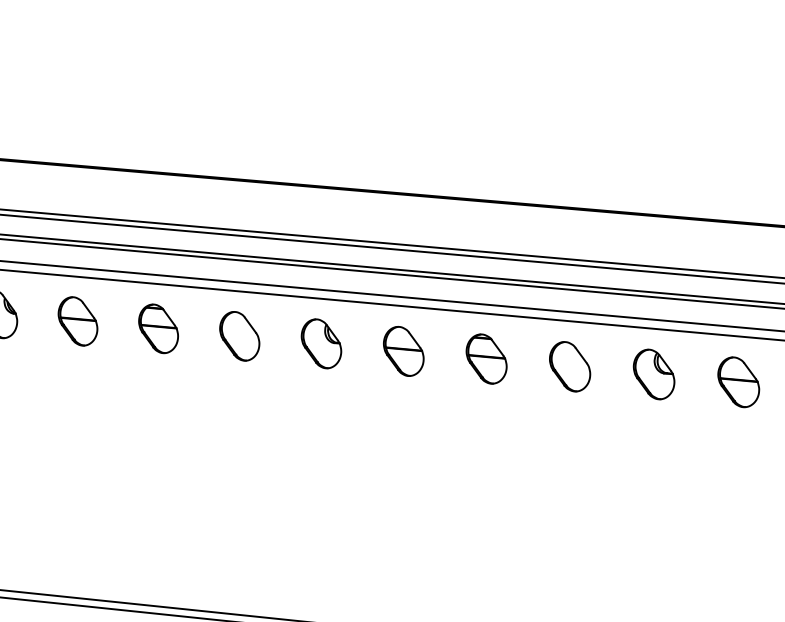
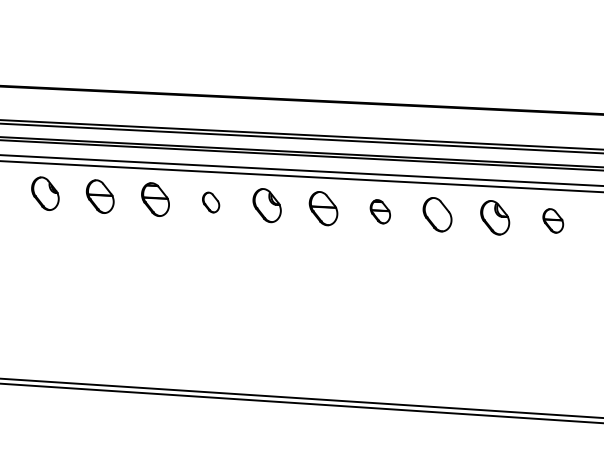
part: (238, 336) -> (210, 202), size x0.6
part: (486, 358) -> (380, 211), size x0.7
part: (739, 381) -> (553, 220), size x0.7

